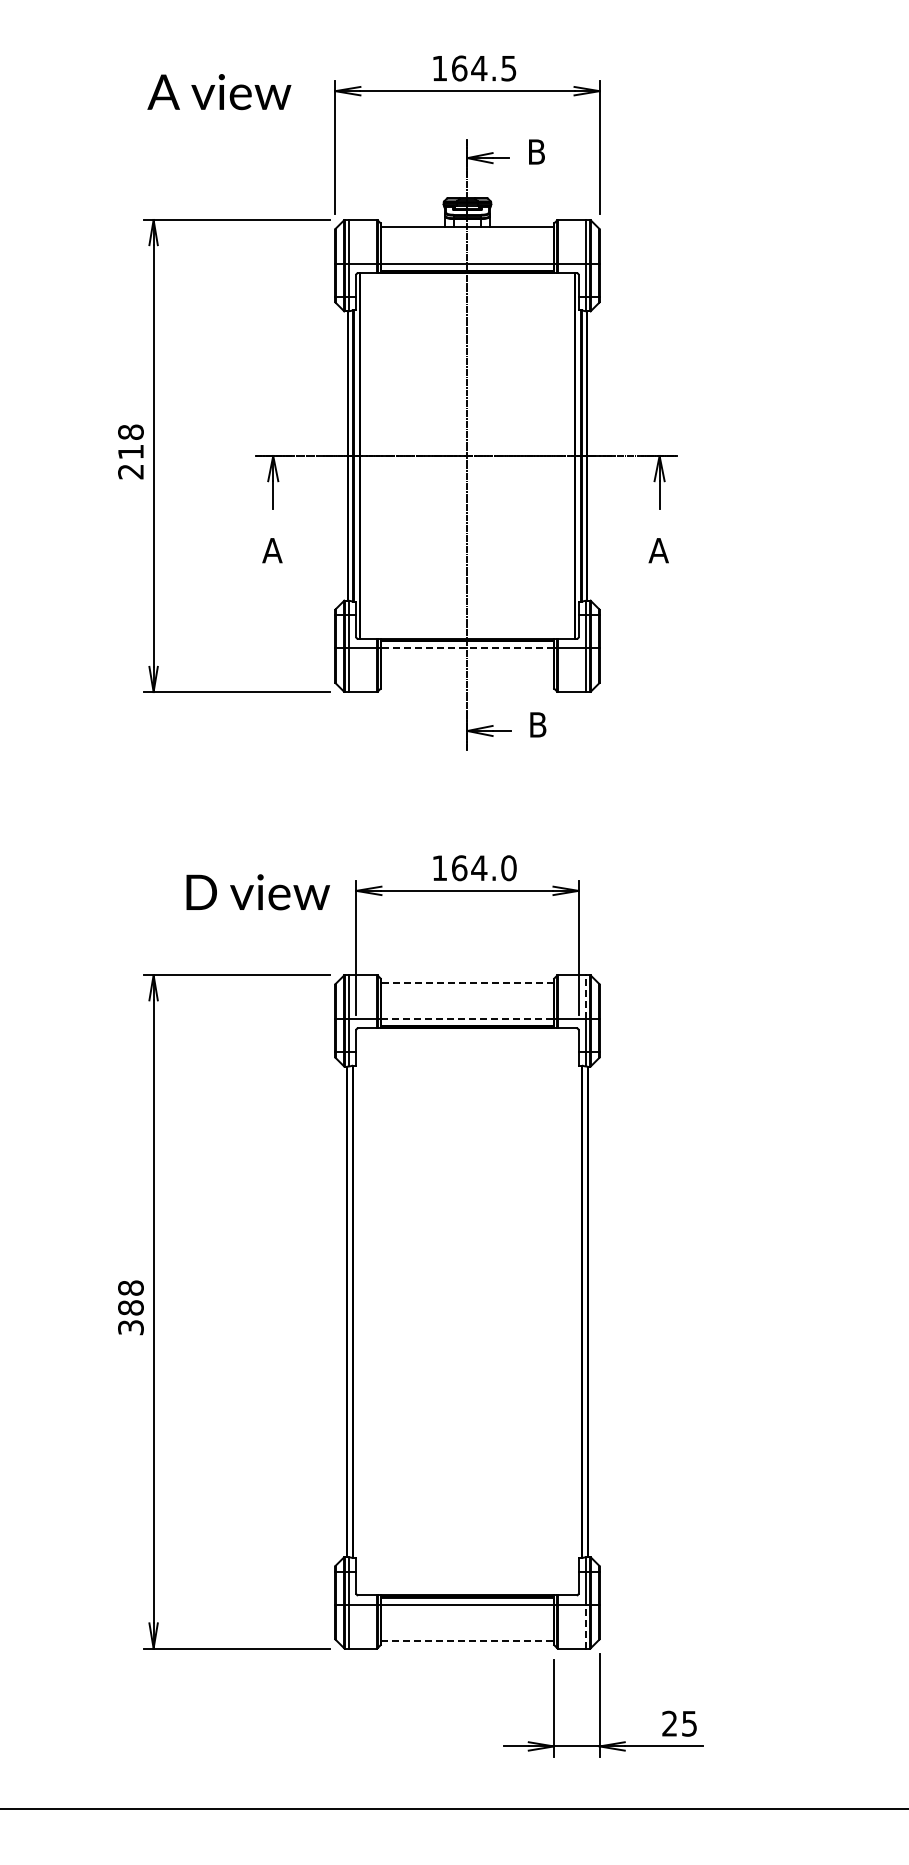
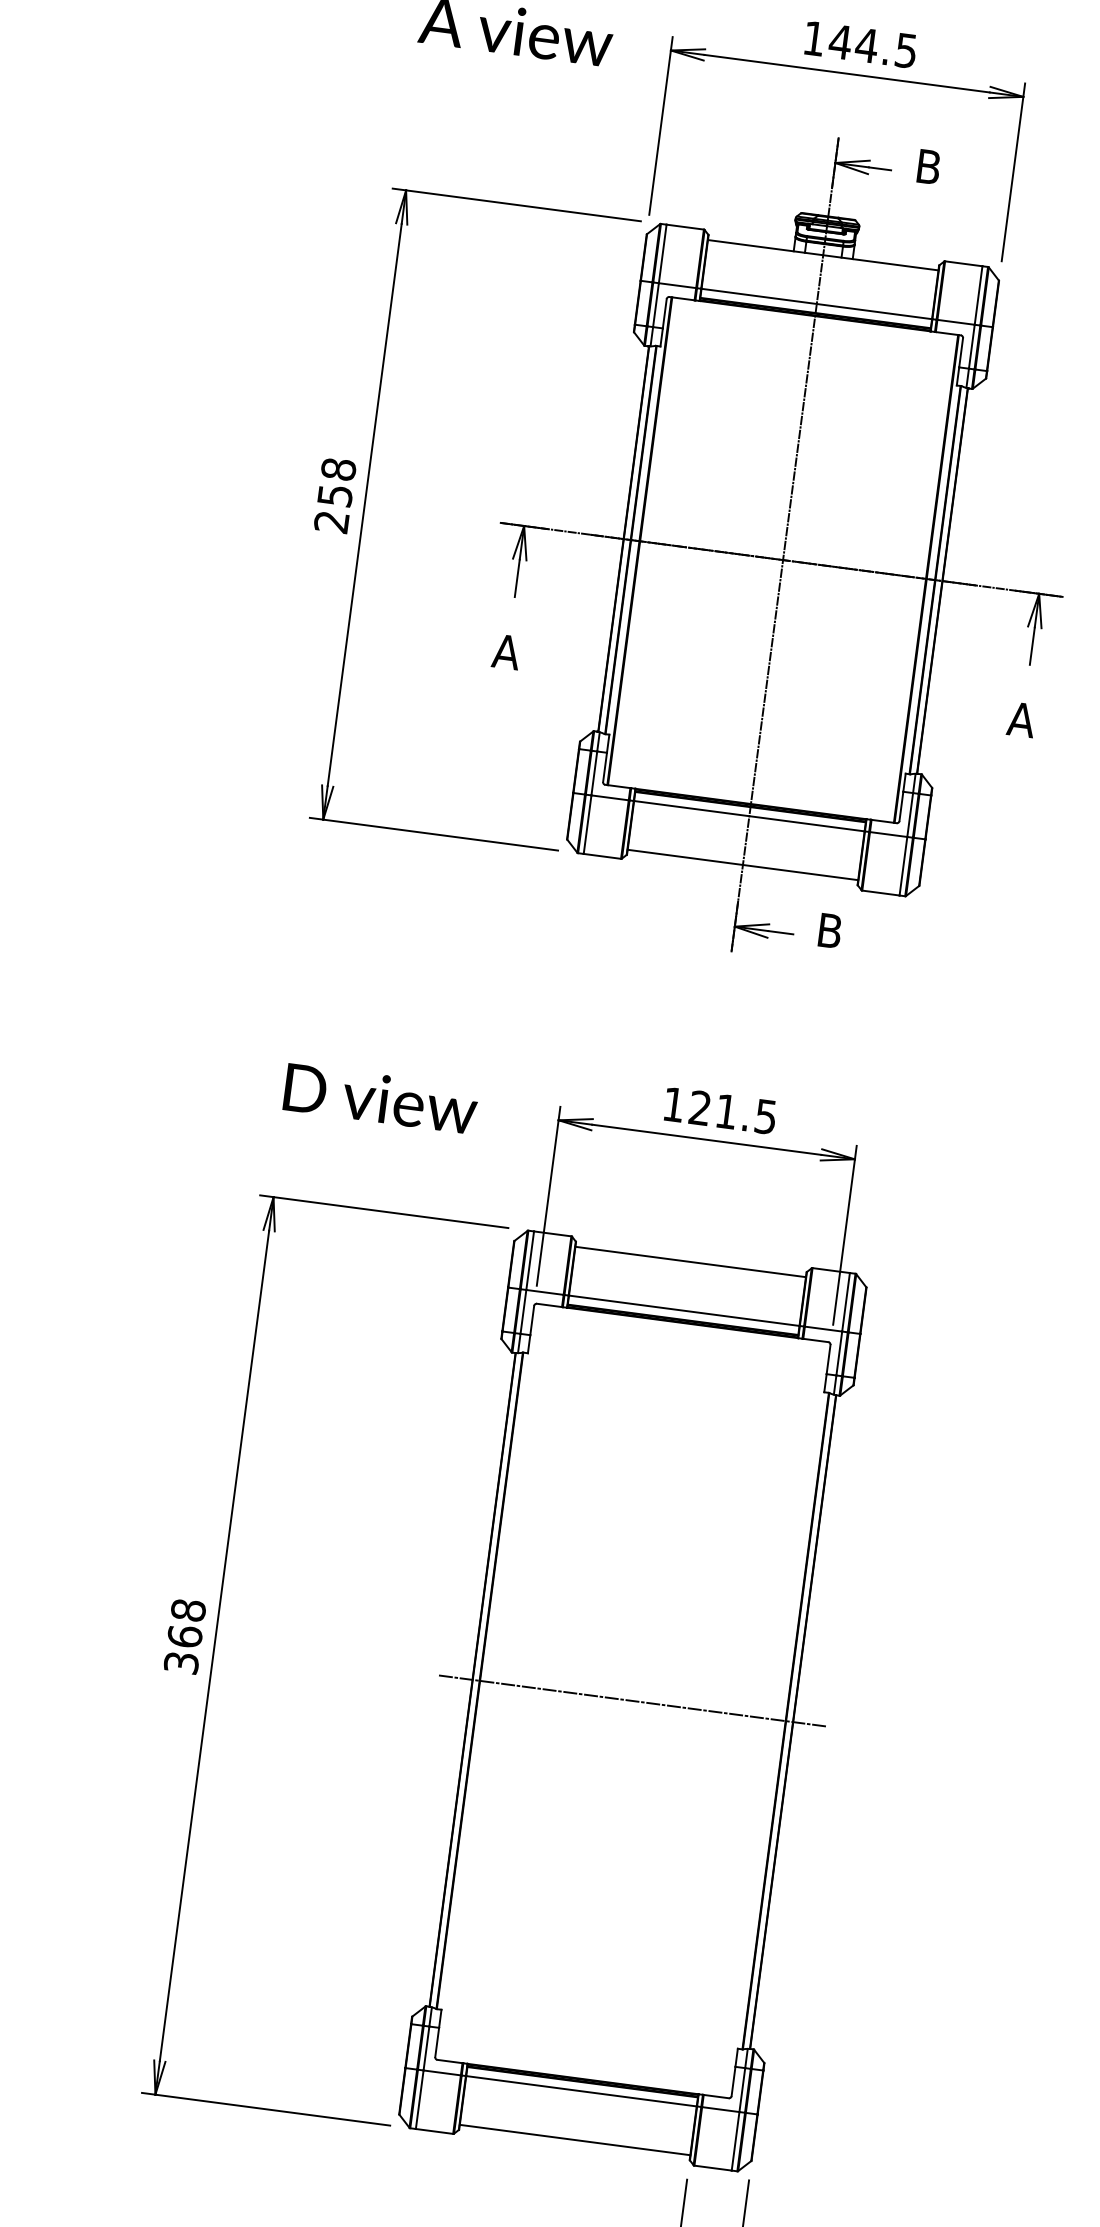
text: (459, 68) -> (840, 42), 164.5 -> 144.5
text: (130, 451) -> (334, 494), 218 -> 258
line: (466, 648) -> (748, 816), dashed -> solid
line: (467, 684) -> (743, 864), added
text: (484, 868) -> (733, 1112), 164.0 -> 121.5
text: (257, 892) -> (379, 1098), moved
line: (466, 982) -> (689, 1261), dashed -> solid
line: (585, 997) -> (845, 1302), dashed -> solid
line: (467, 1019) -> (684, 1311), dashed -> solid
text: (130, 1307) -> (184, 1636), 388 -> 368
line: (467, 1311) -> (632, 1700), added
line: (585, 1626) -> (735, 2141), dashed -> solid
line: (467, 1641) -> (575, 2140), dashed -> solid

